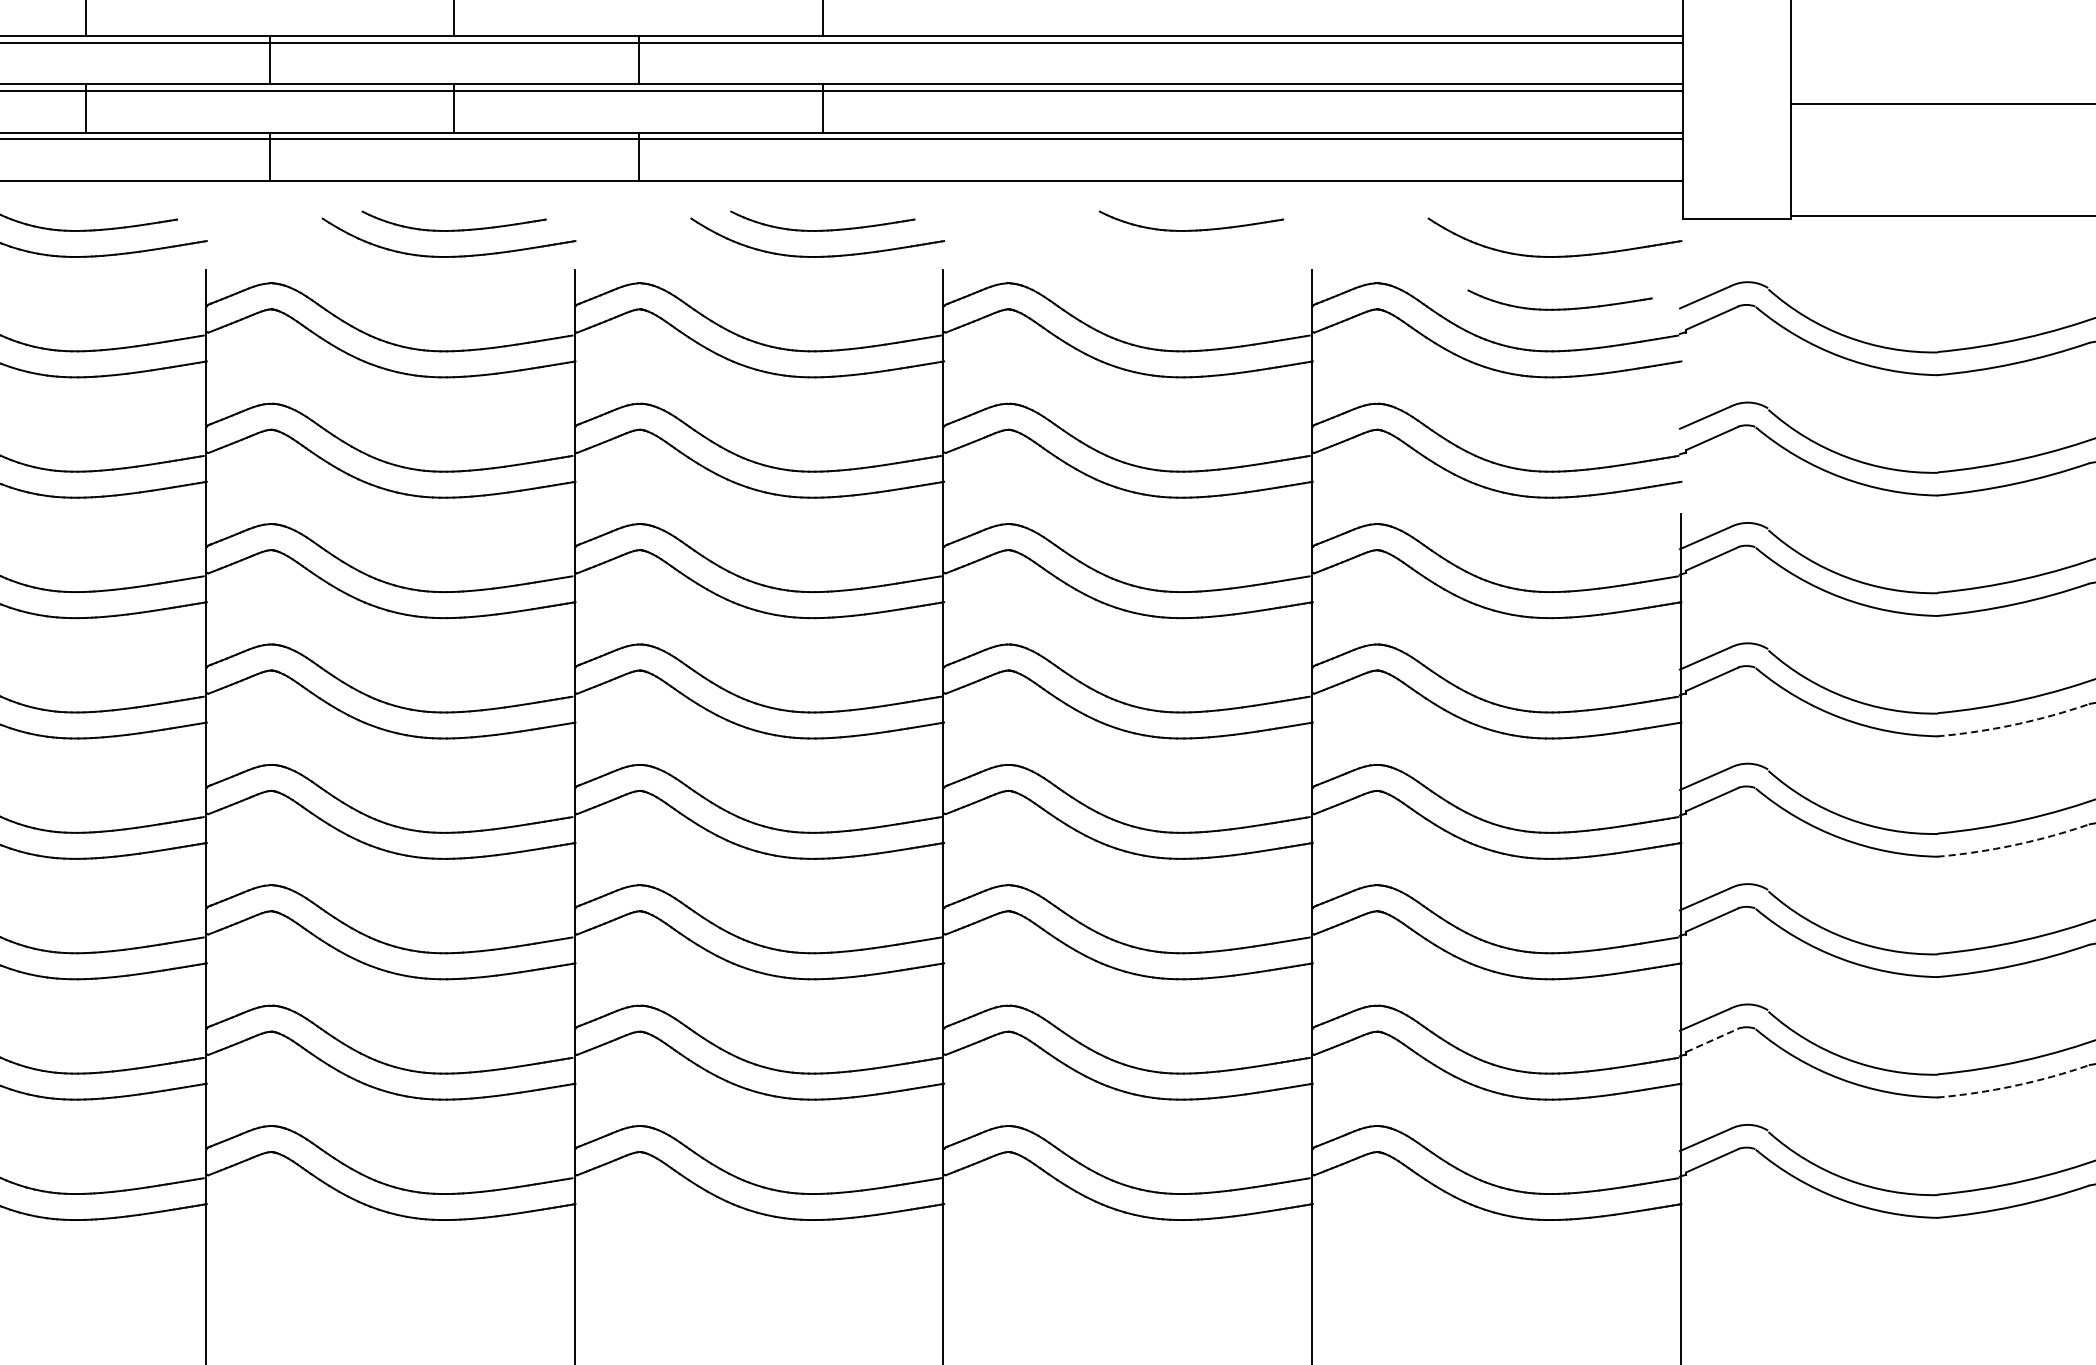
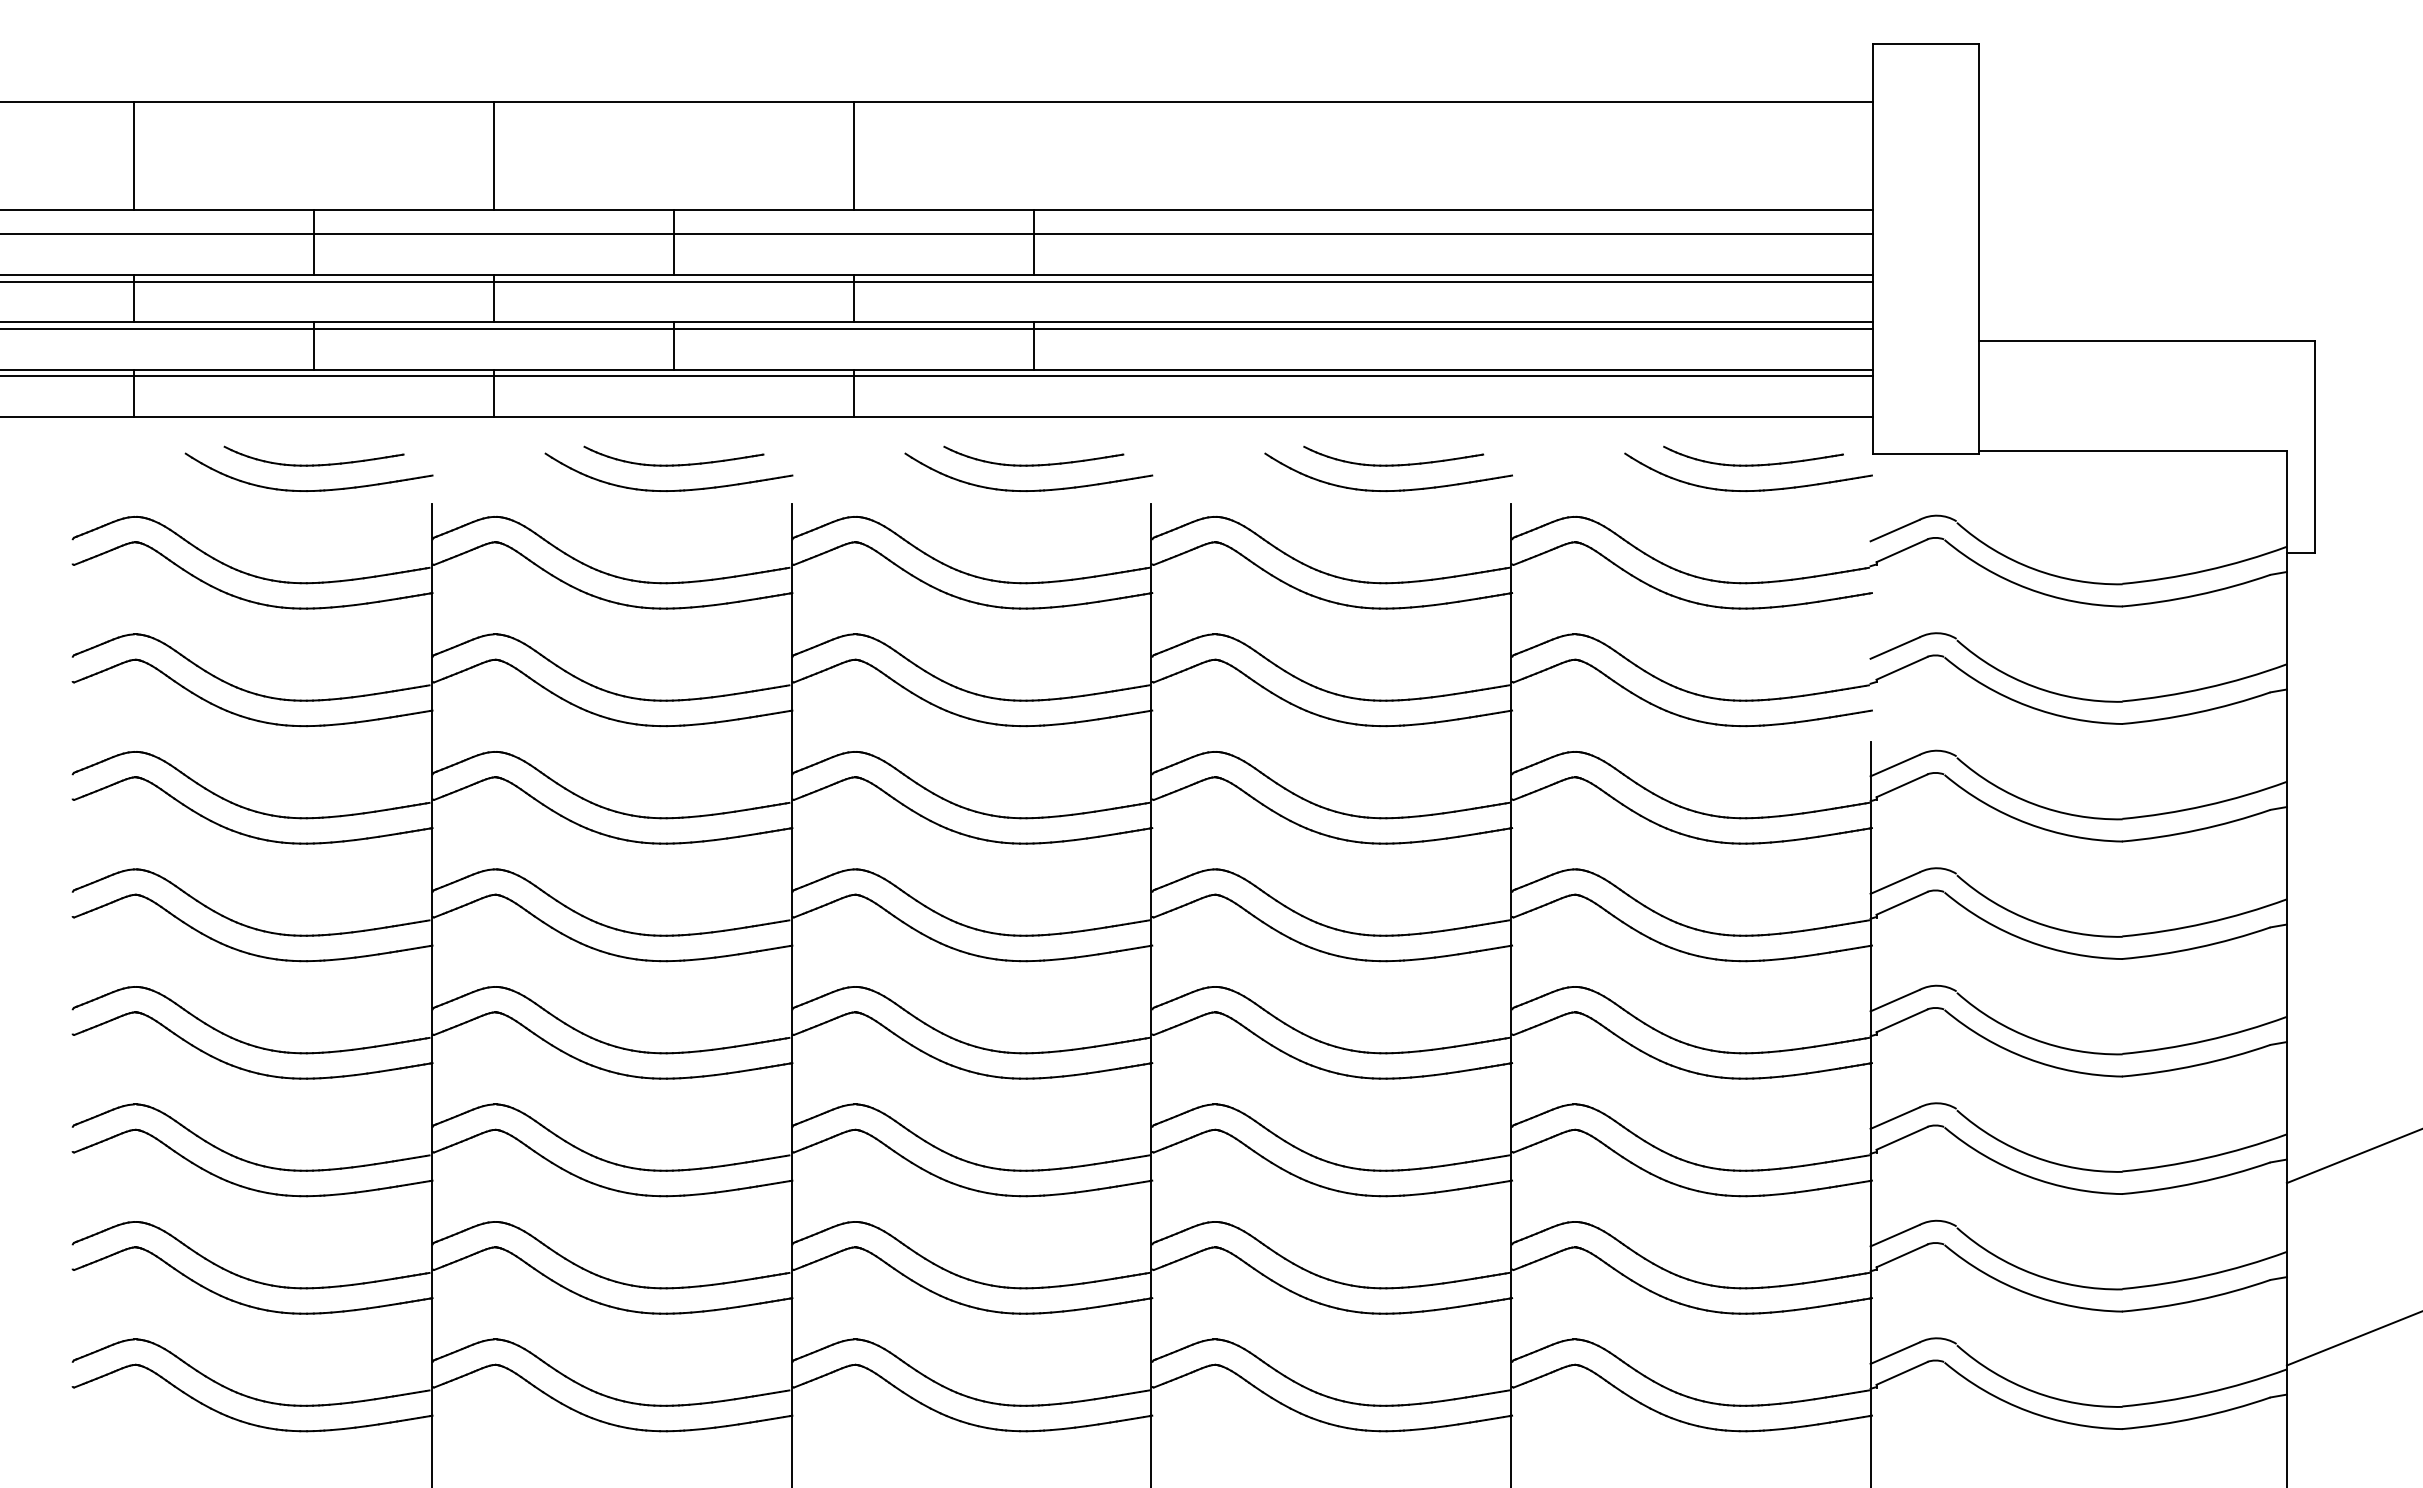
part: (1186, 256) -> (1388, 490), added
part: (1560, 308) -> (1753, 464), moved
arc: (2014, 724) -> (2197, 947), dashed -> solid
arc: (2014, 845) -> (2197, 1065), dashed -> solid
line: (1712, 1040) -> (1902, 1255), dashed -> solid
arc: (2014, 1086) -> (2197, 1300), dashed -> solid

